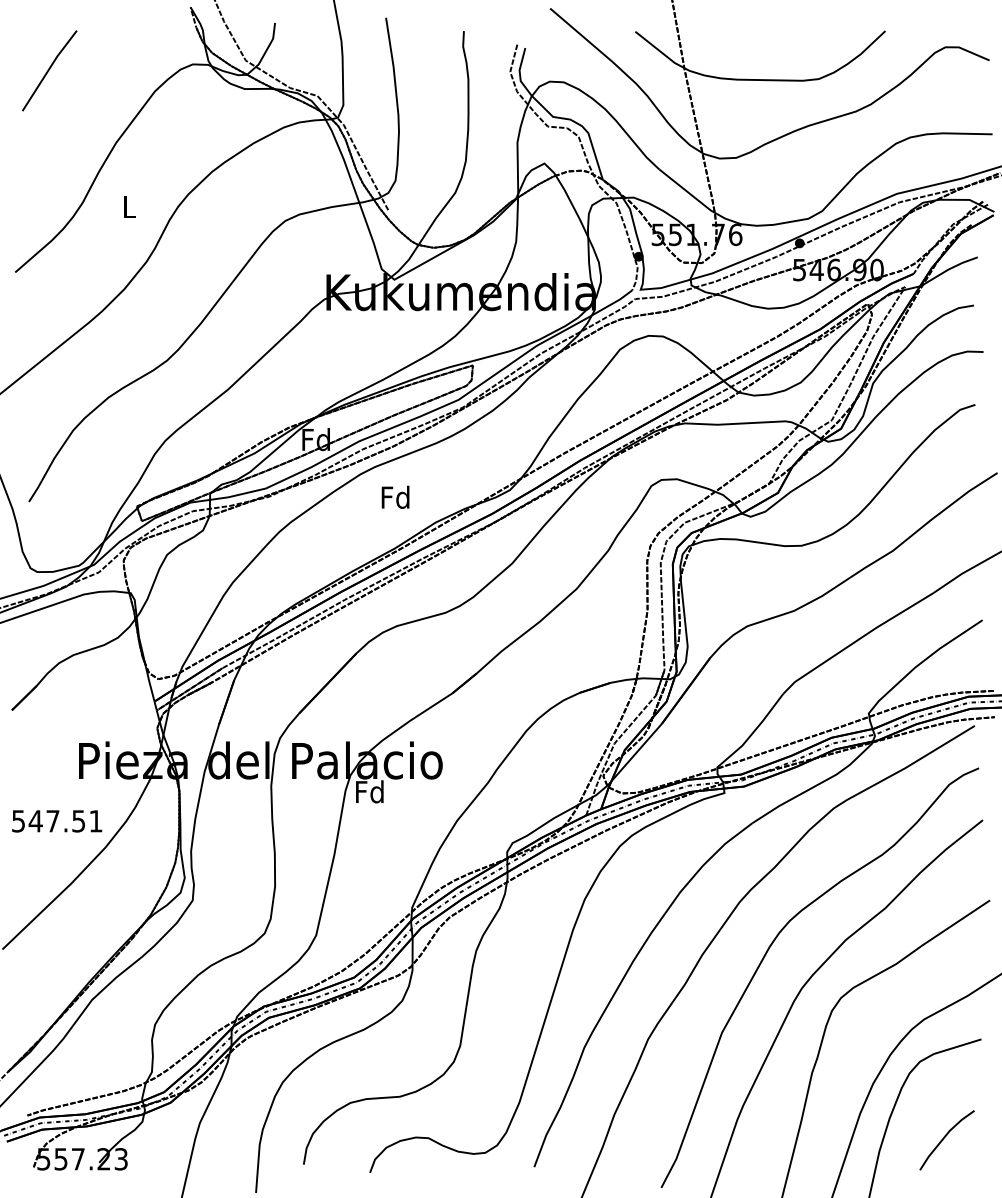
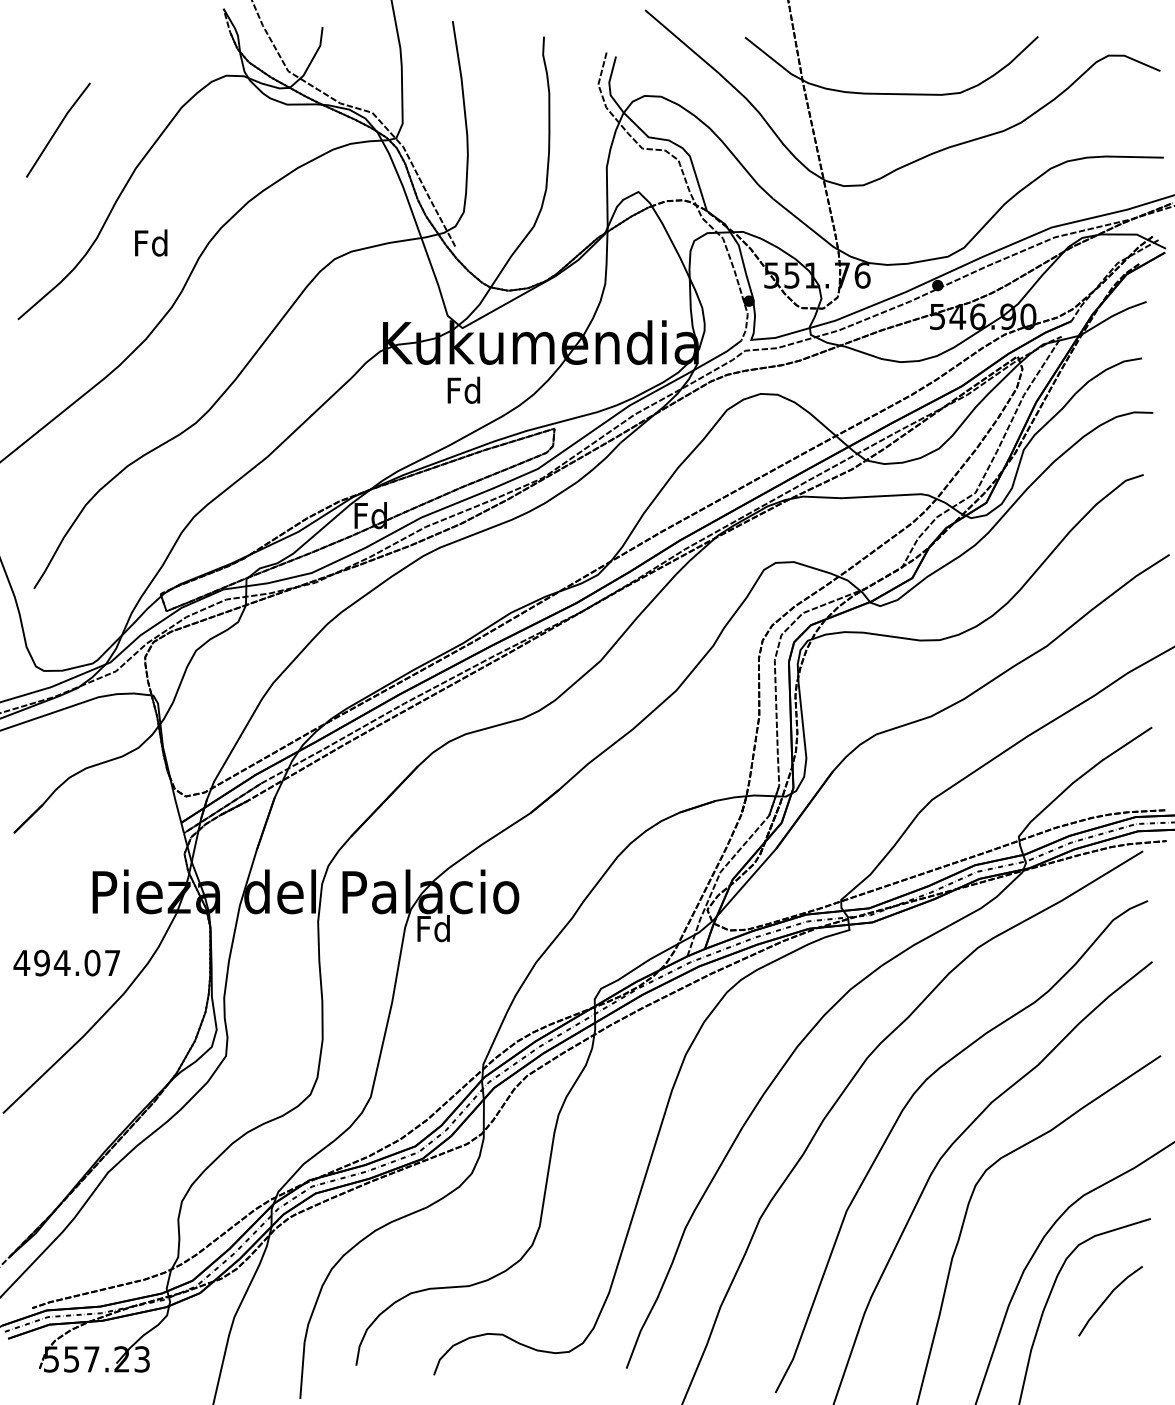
line: (49, 70) -> (58, 129), moved
text: (129, 206) -> (151, 242), L -> Fd
text: (395, 496) -> (463, 389), moved
text: (56, 820) -> (66, 962), 547.51 -> 494.07
line: (945, 1138) -> (1108, 1298), moved

